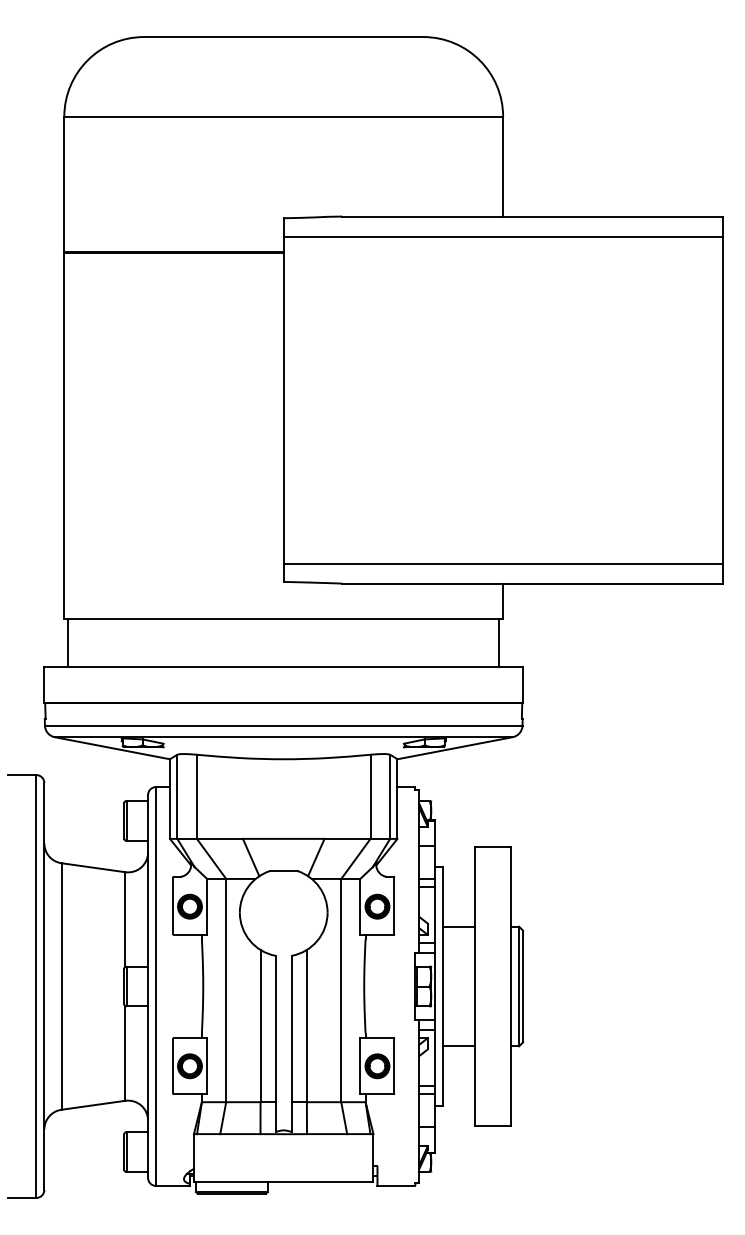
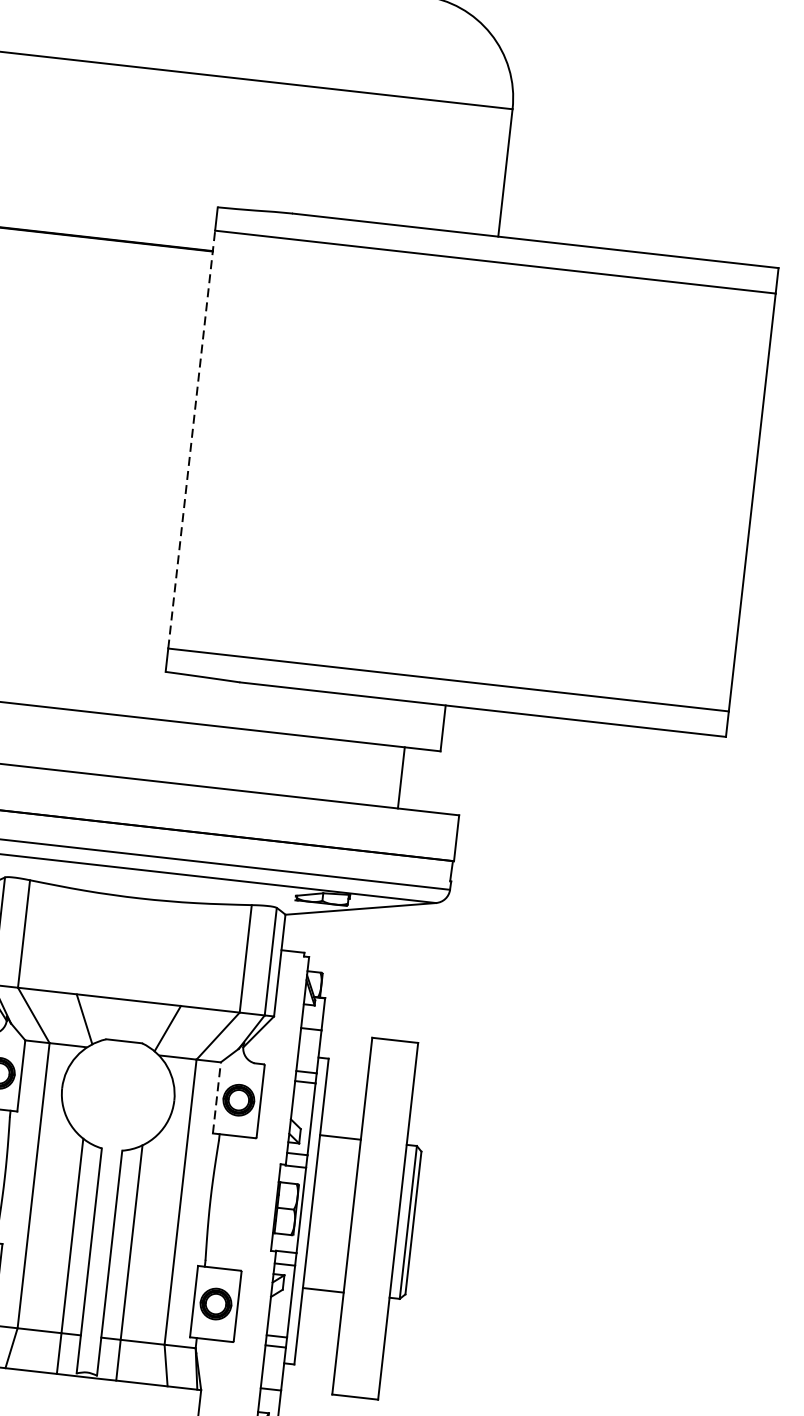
line: (283, 400) -> (191, 440), solid -> dashed
line: (499, 643) -> (401, 778), moved
line: (360, 906) -> (217, 1097), solid -> dashed

